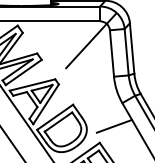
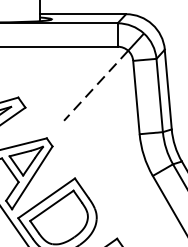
line: (86, 46) -> (96, 86), solid -> dashed
line: (113, 126) -> (138, 212), removed

